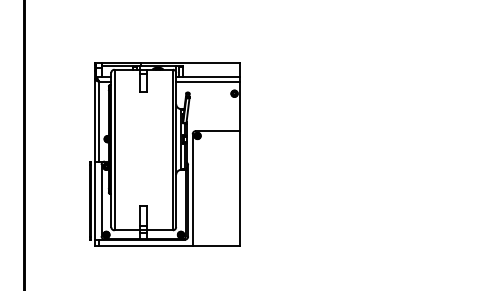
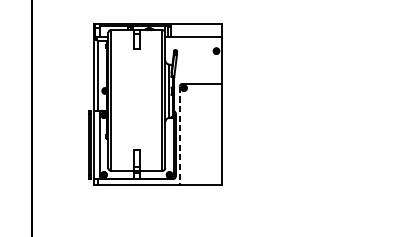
line: (208, 81) -> (193, 40), removed
line: (192, 190) -> (179, 135), solid -> dashed

